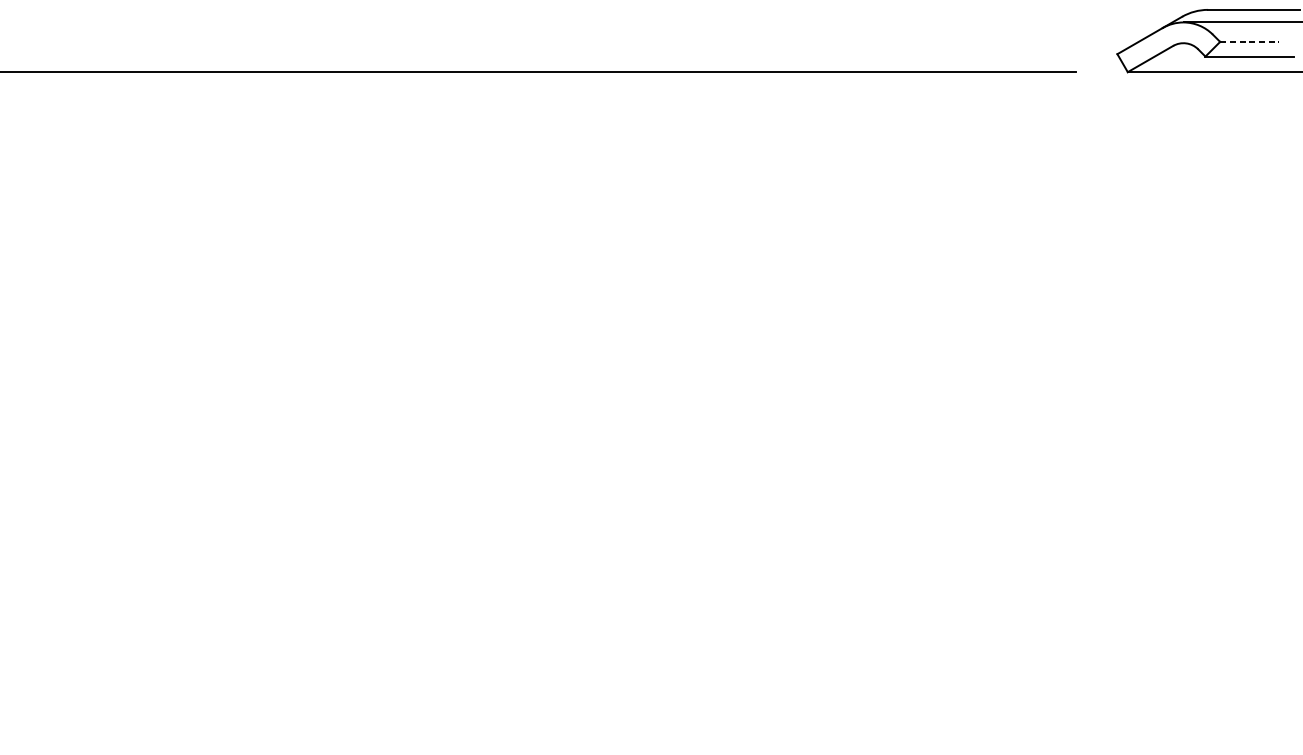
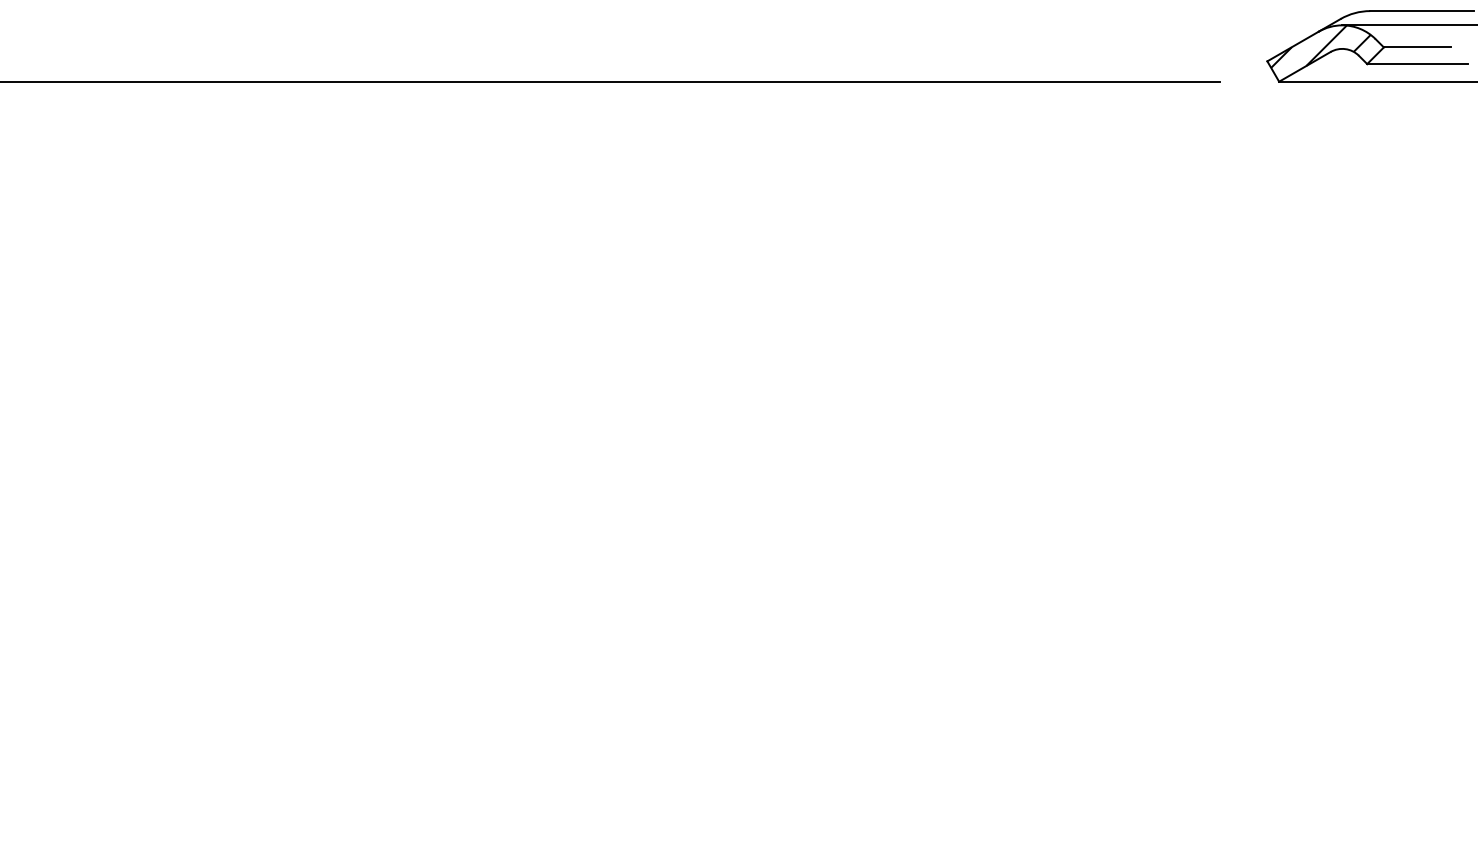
hatch: (1164, 41) -> (1320, 46), added
line: (1249, 41) -> (1417, 47), dashed -> solid

